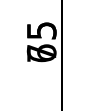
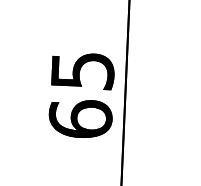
text: (41, 53) -> (80, 119), 75 -> 65

